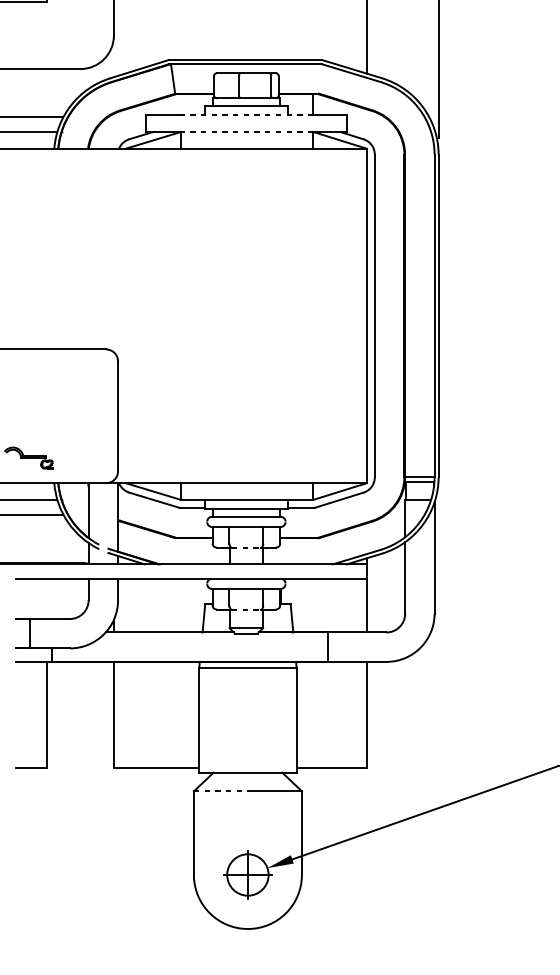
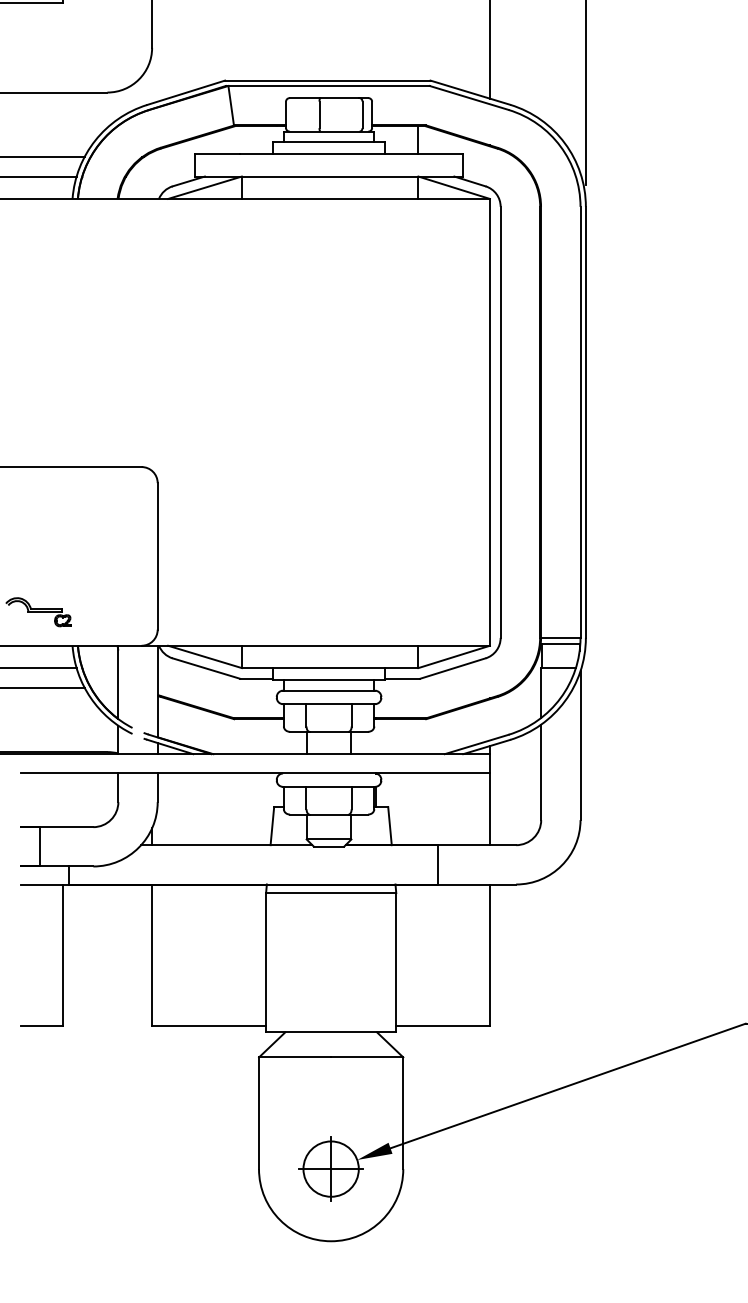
line: (245, 115) -> (328, 154), dashed -> solid
line: (245, 131) -> (328, 176), dashed -> solid
line: (246, 547) -> (329, 731), dashed -> solid
line: (246, 609) -> (329, 814), dashed -> solid
line: (221, 791) -> (295, 1057), dashed -> solid

